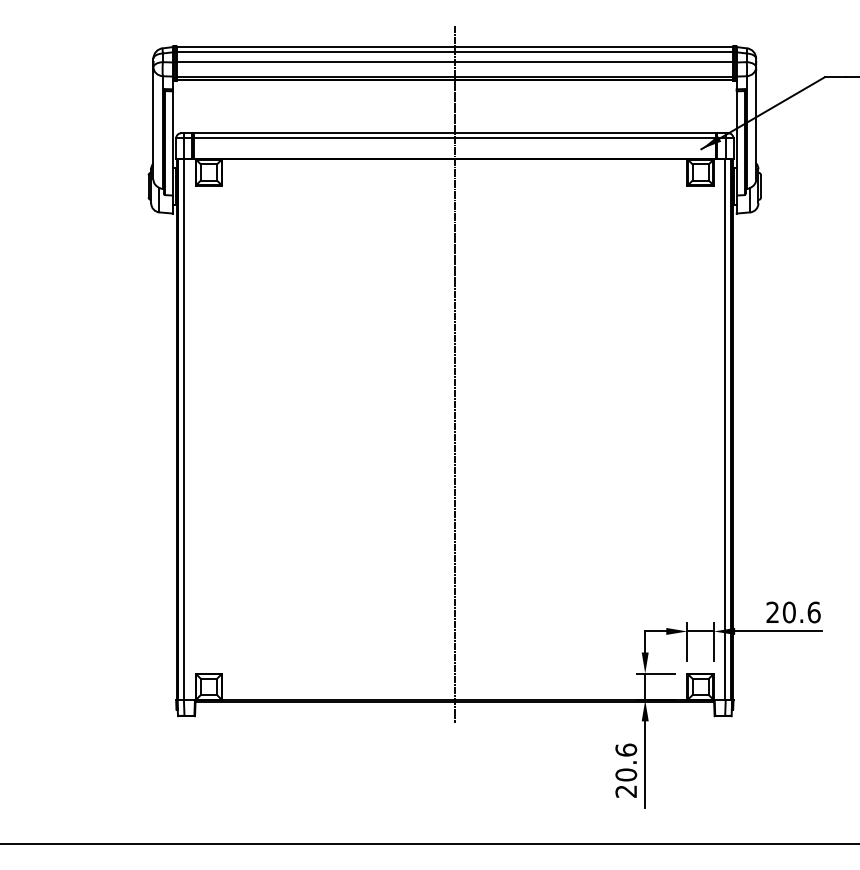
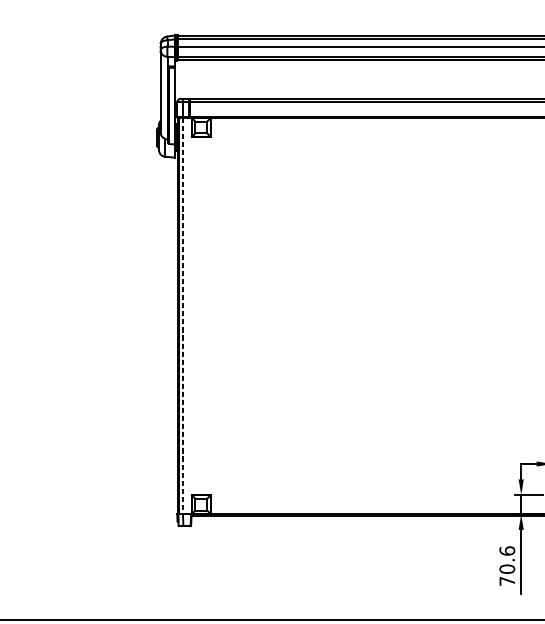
line: (454, 374) -> (381, 275), removed
line: (184, 429) -> (183, 315), solid -> dashed
text: (625, 791) -> (506, 581), 20.6 -> 70.6

